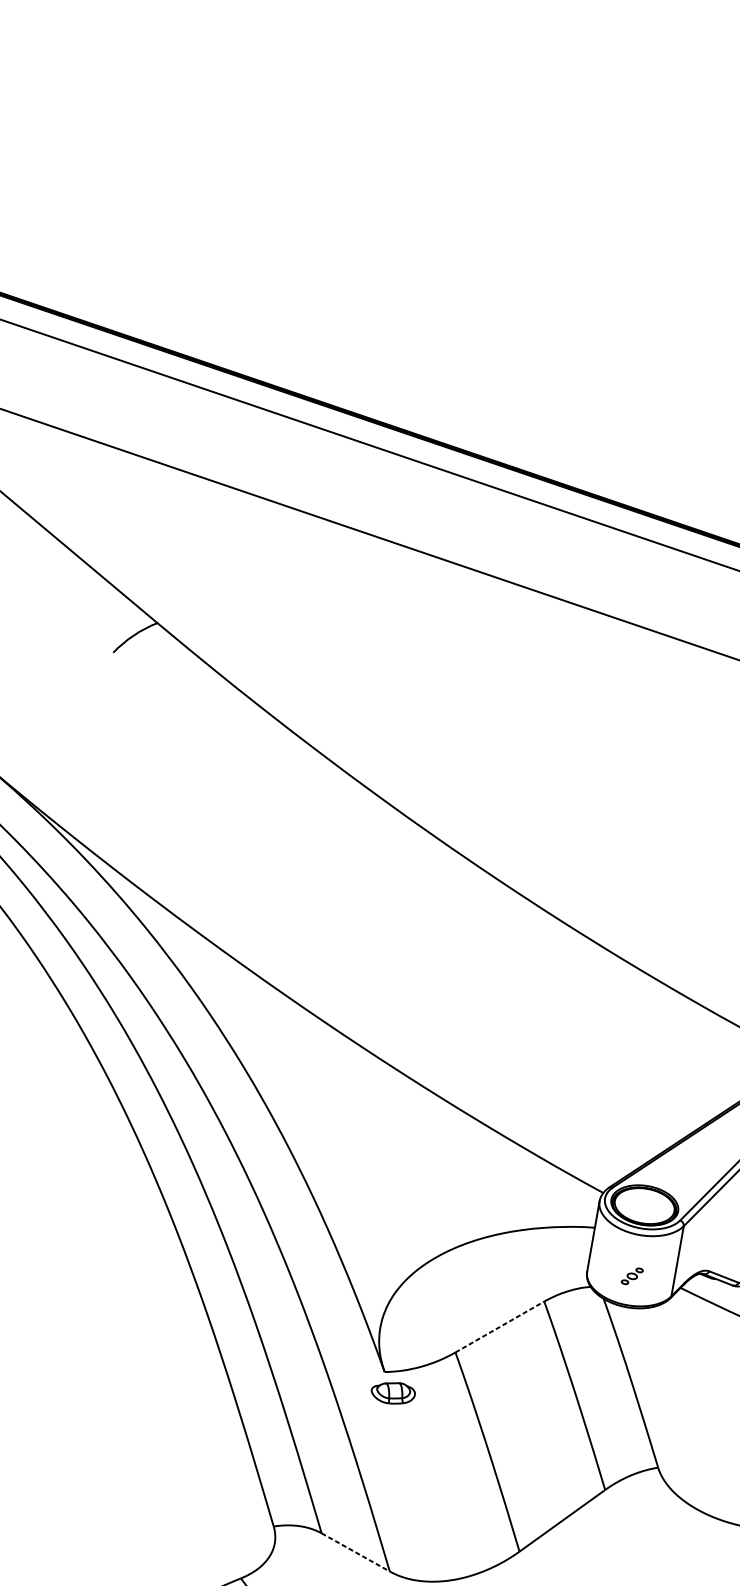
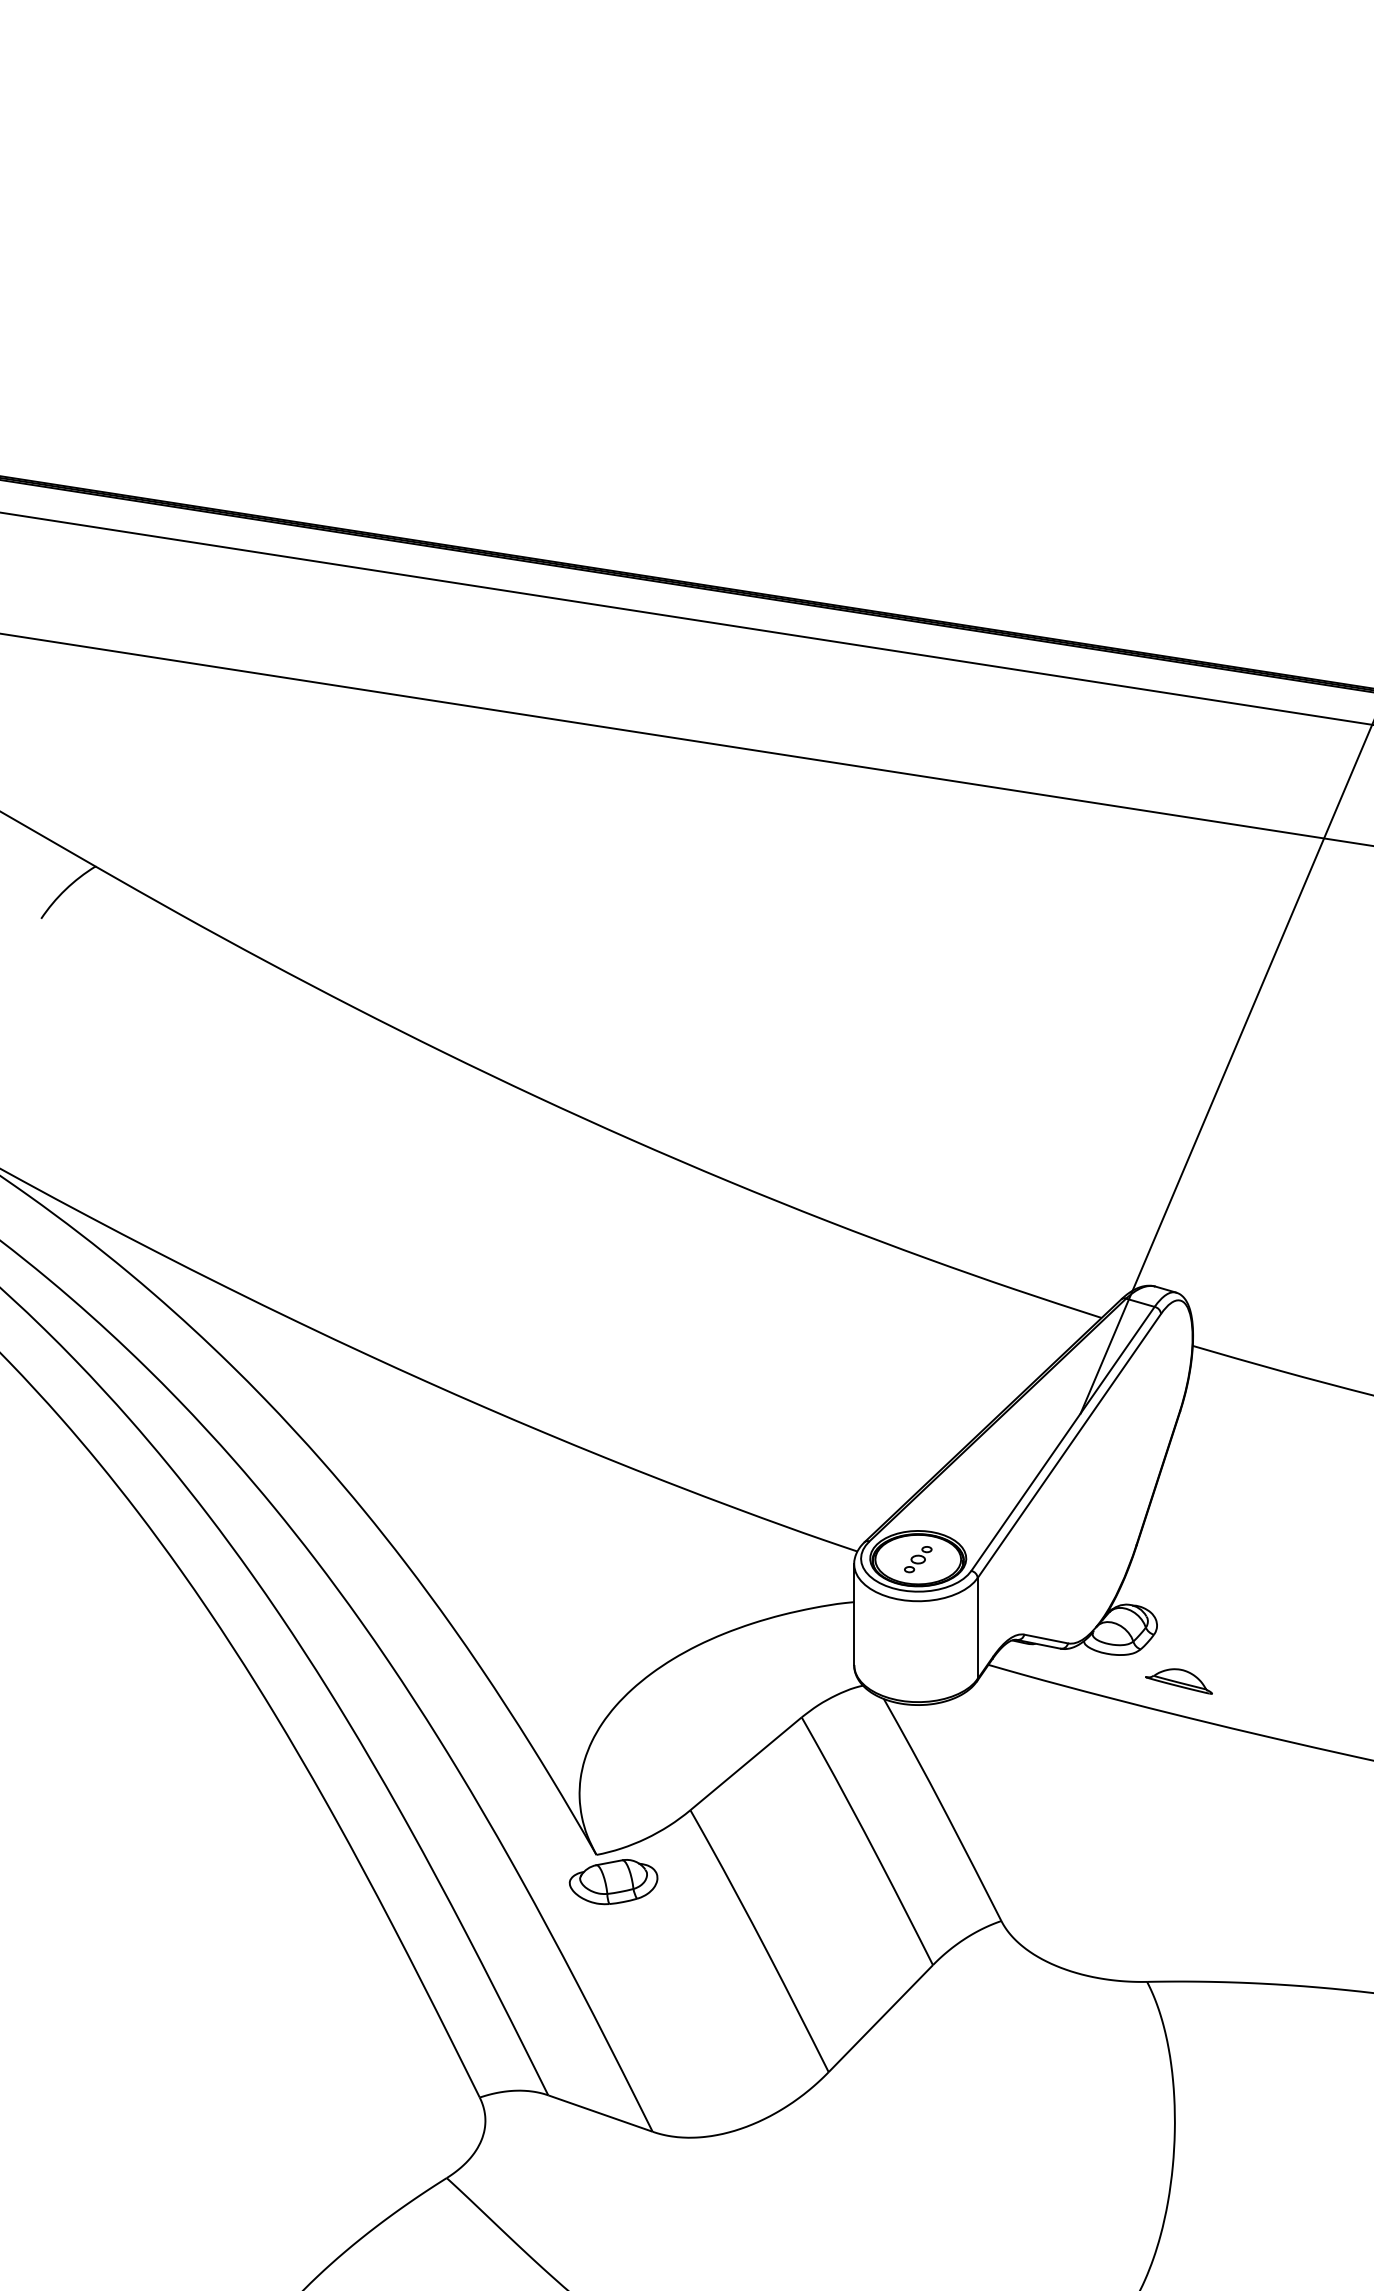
part: (632, 1276) -> (918, 1559), moved
line: (500, 1326) -> (746, 1763), dashed -> solid
part: (393, 1393) -> (613, 1882), size x1.43
line: (355, 1552) -> (600, 2113), dashed -> solid

